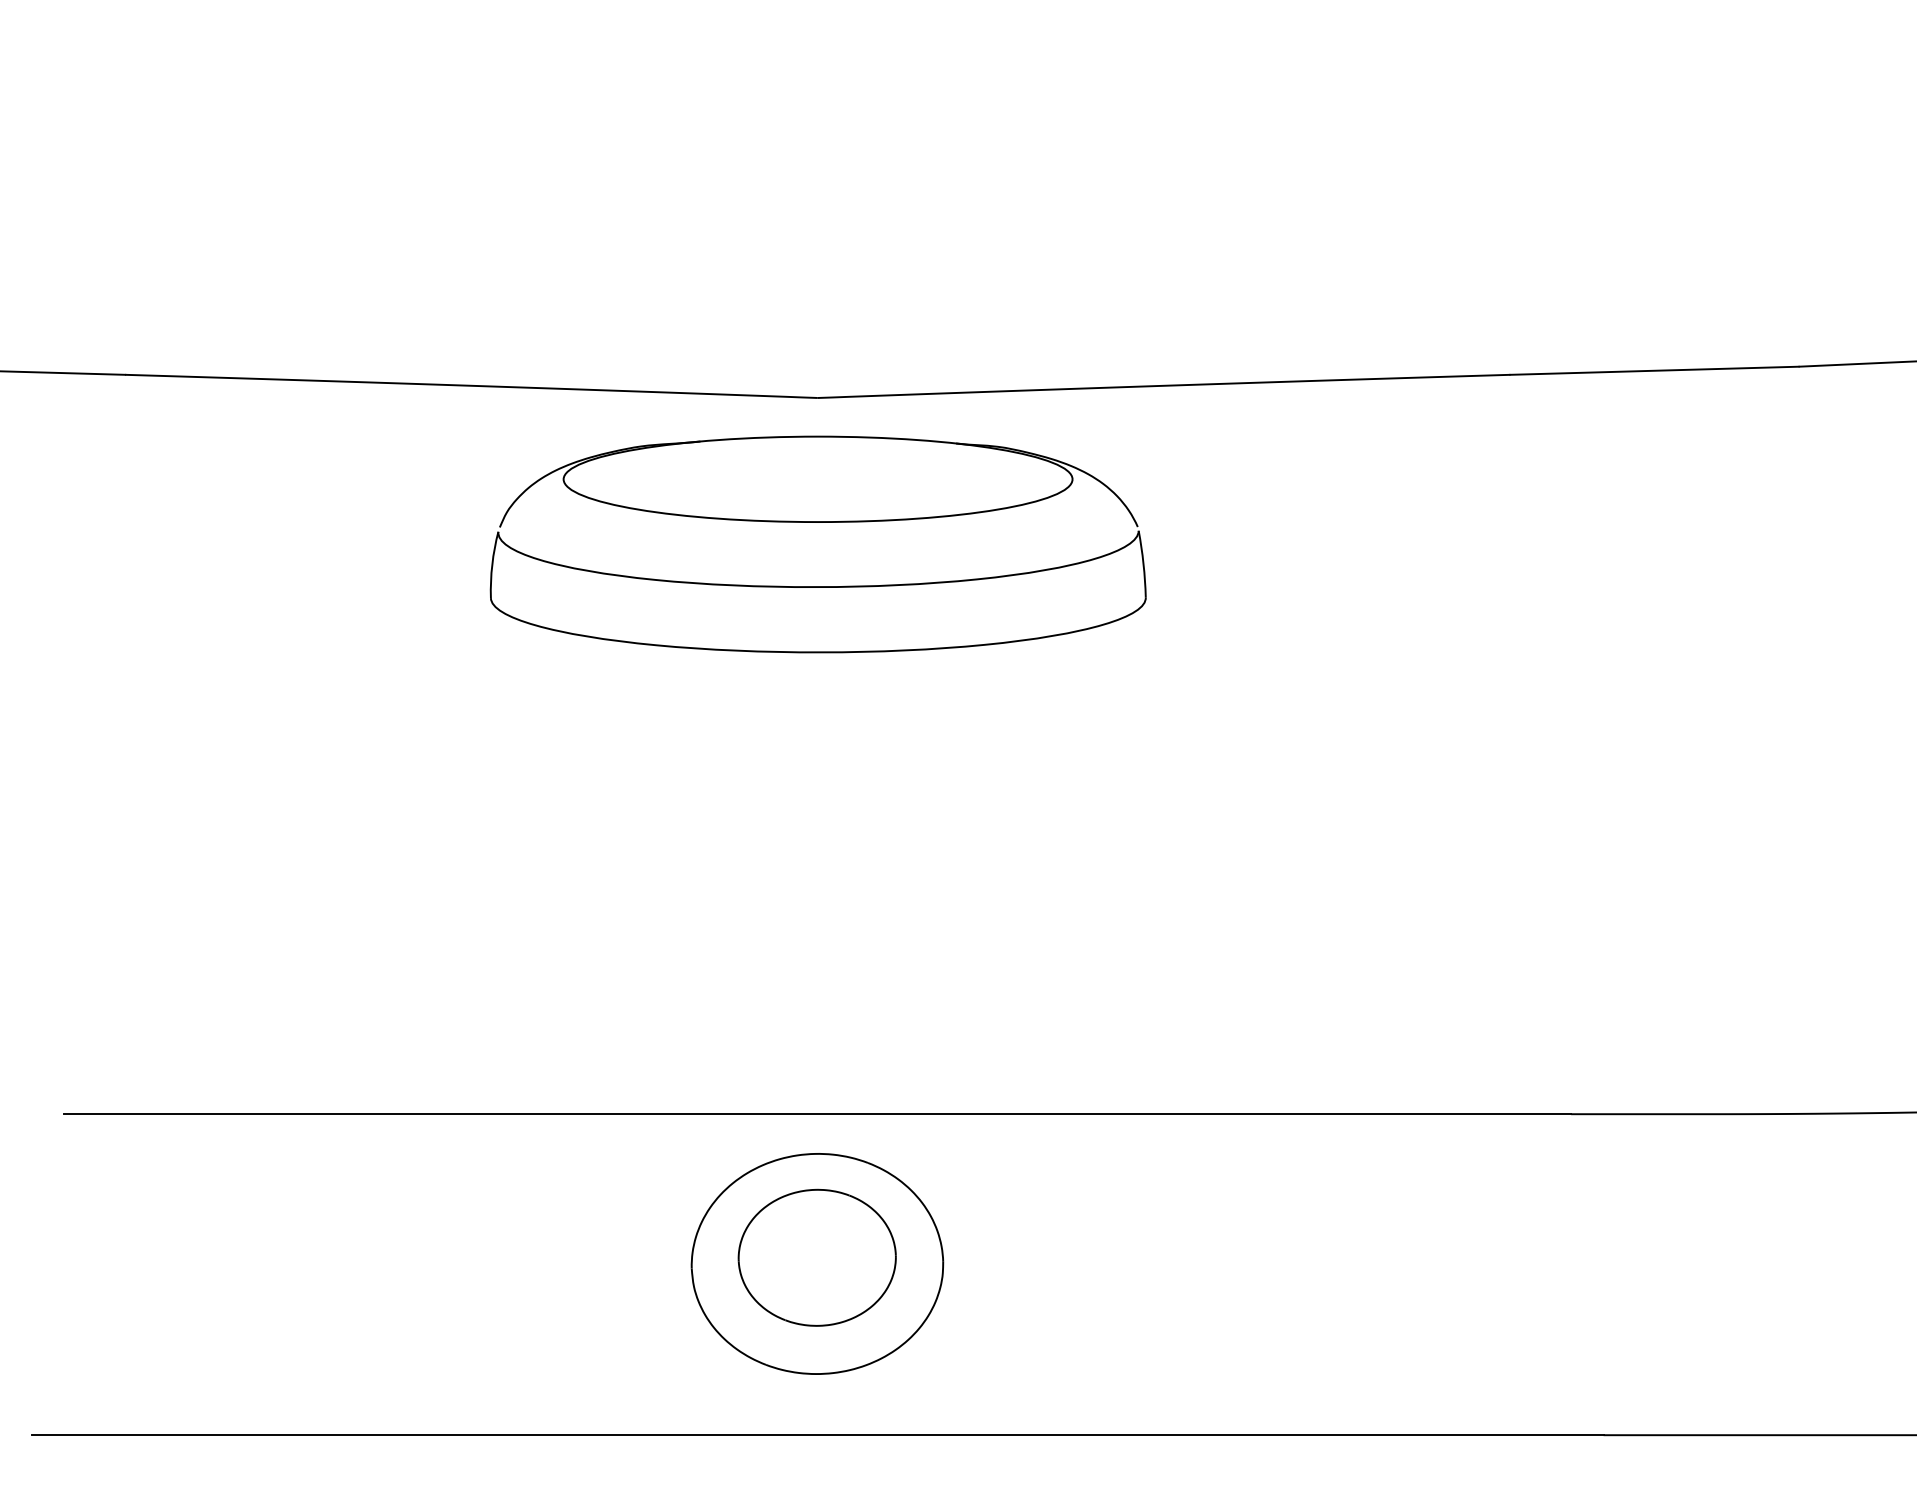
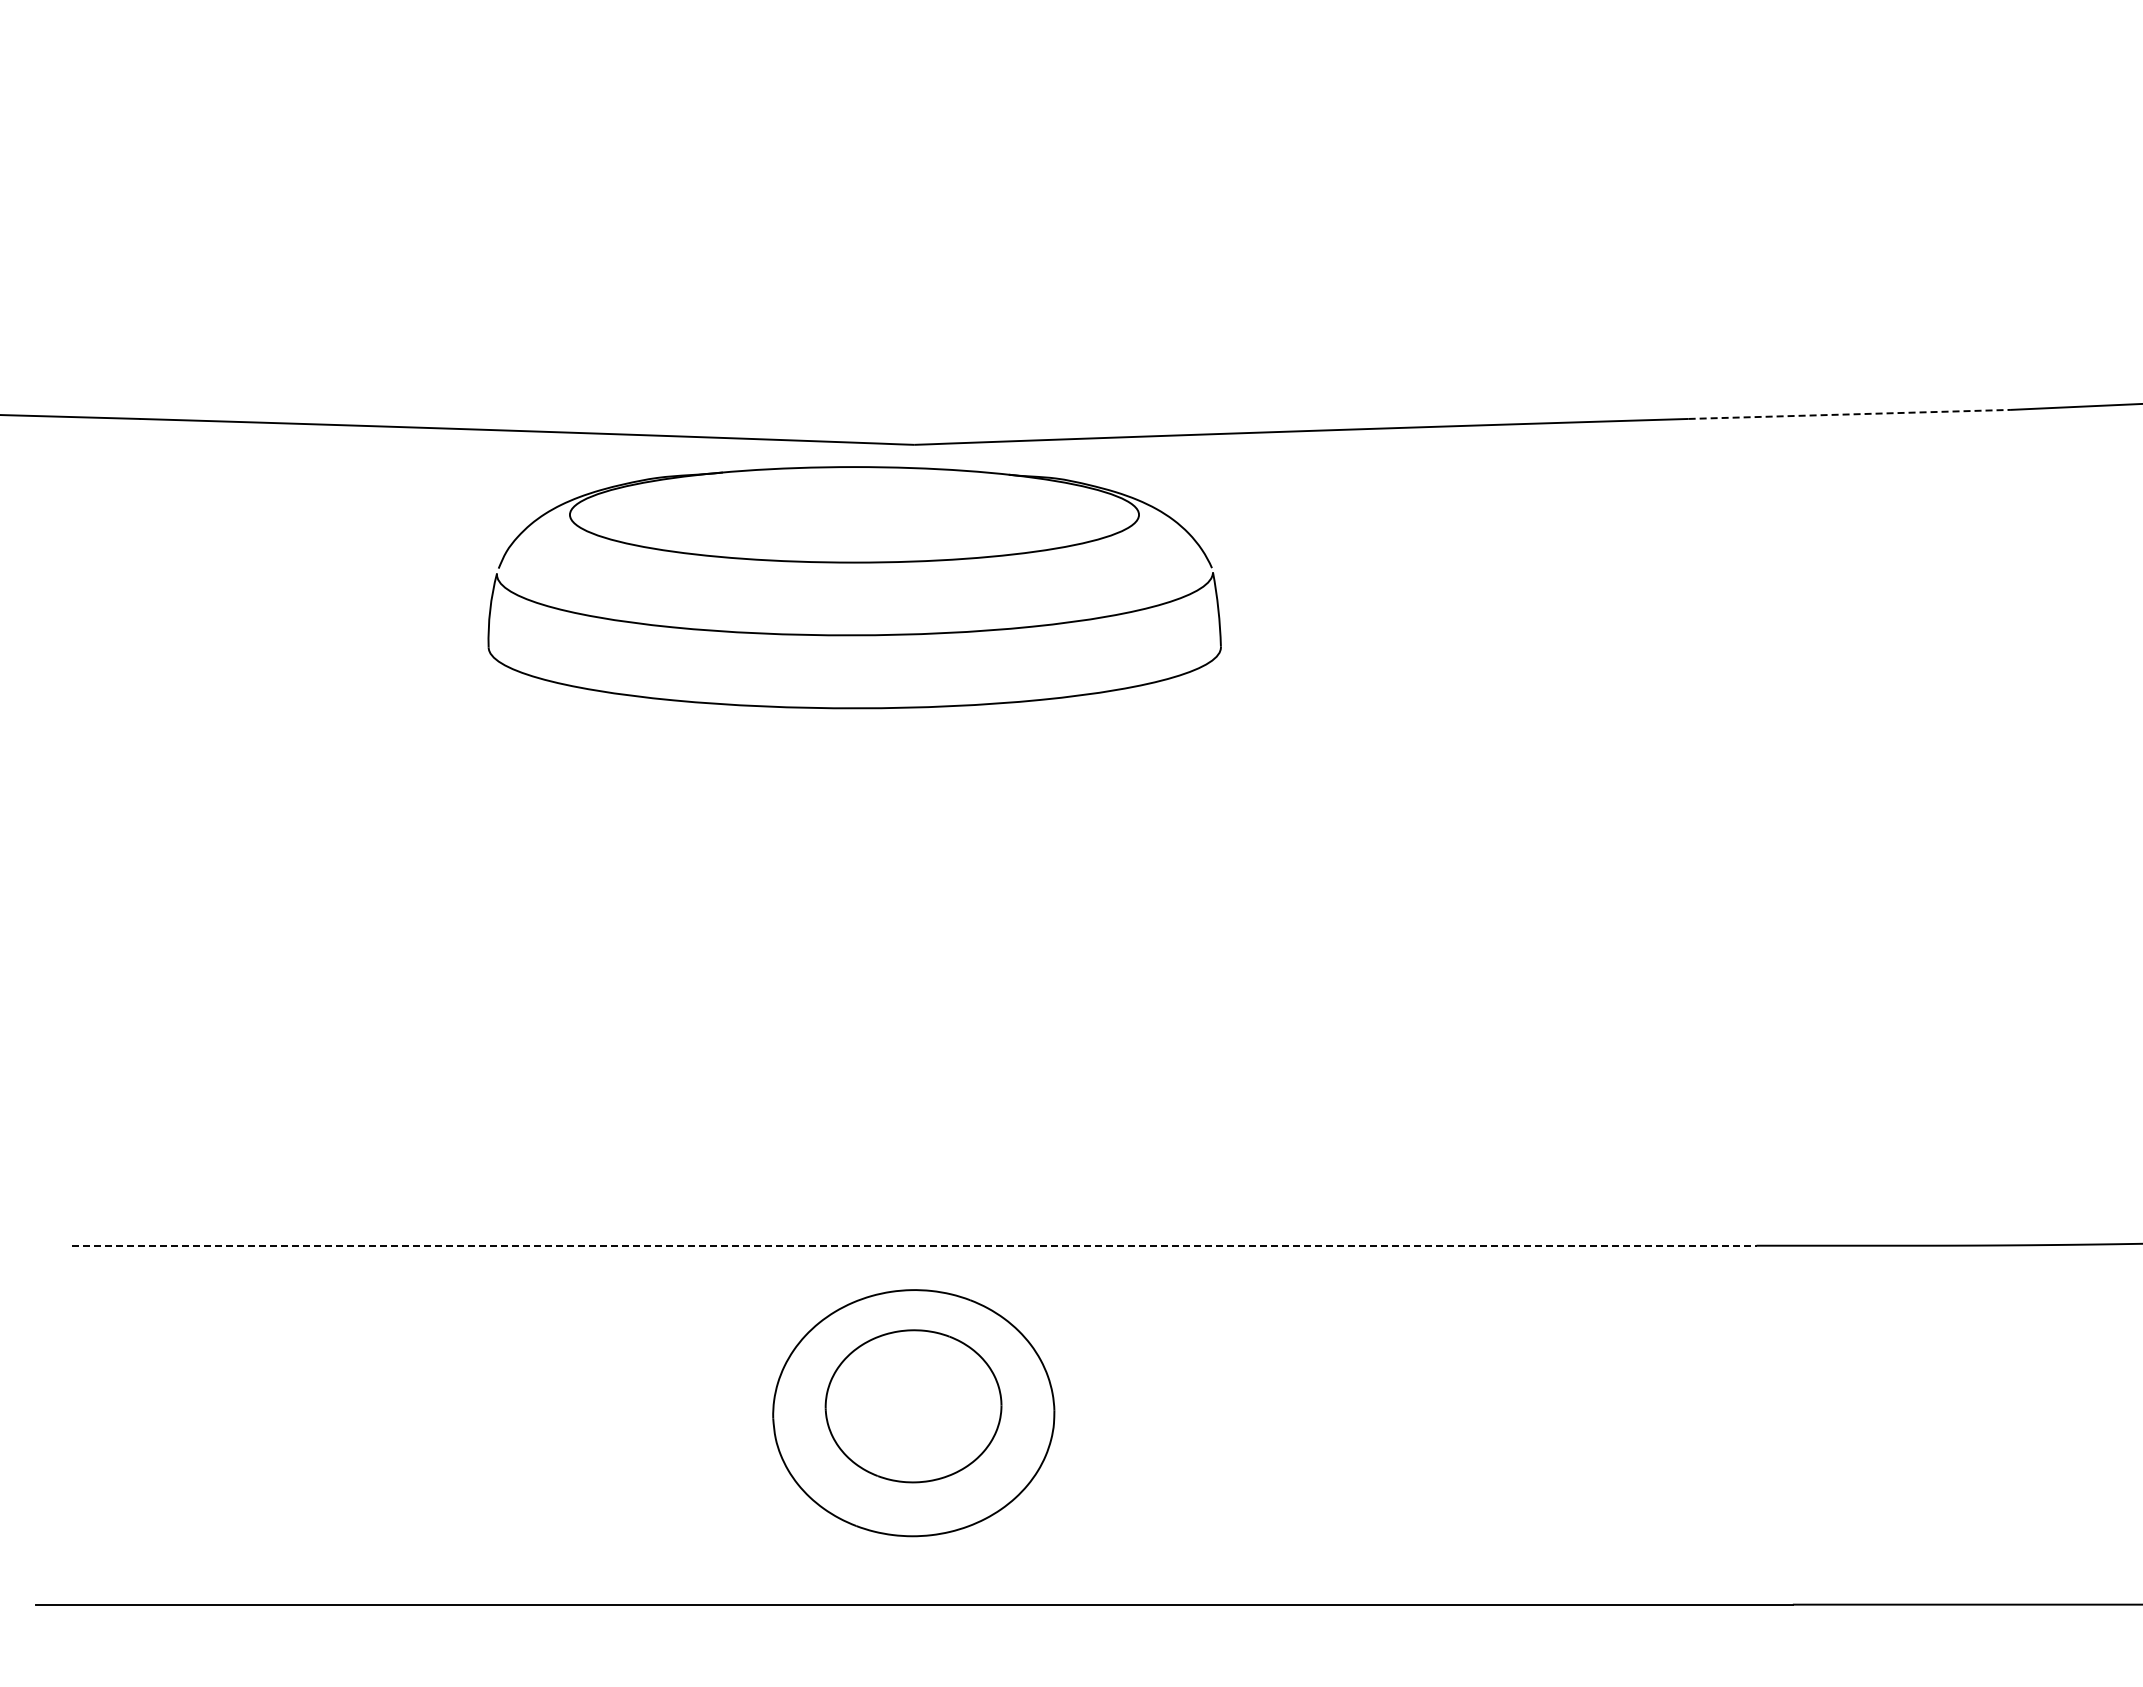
line: (1655, 370) -> (1850, 414), solid -> dashed
part: (818, 522) -> (854, 563), moved
line: (818, 1114) -> (914, 1245), solid -> dashed

